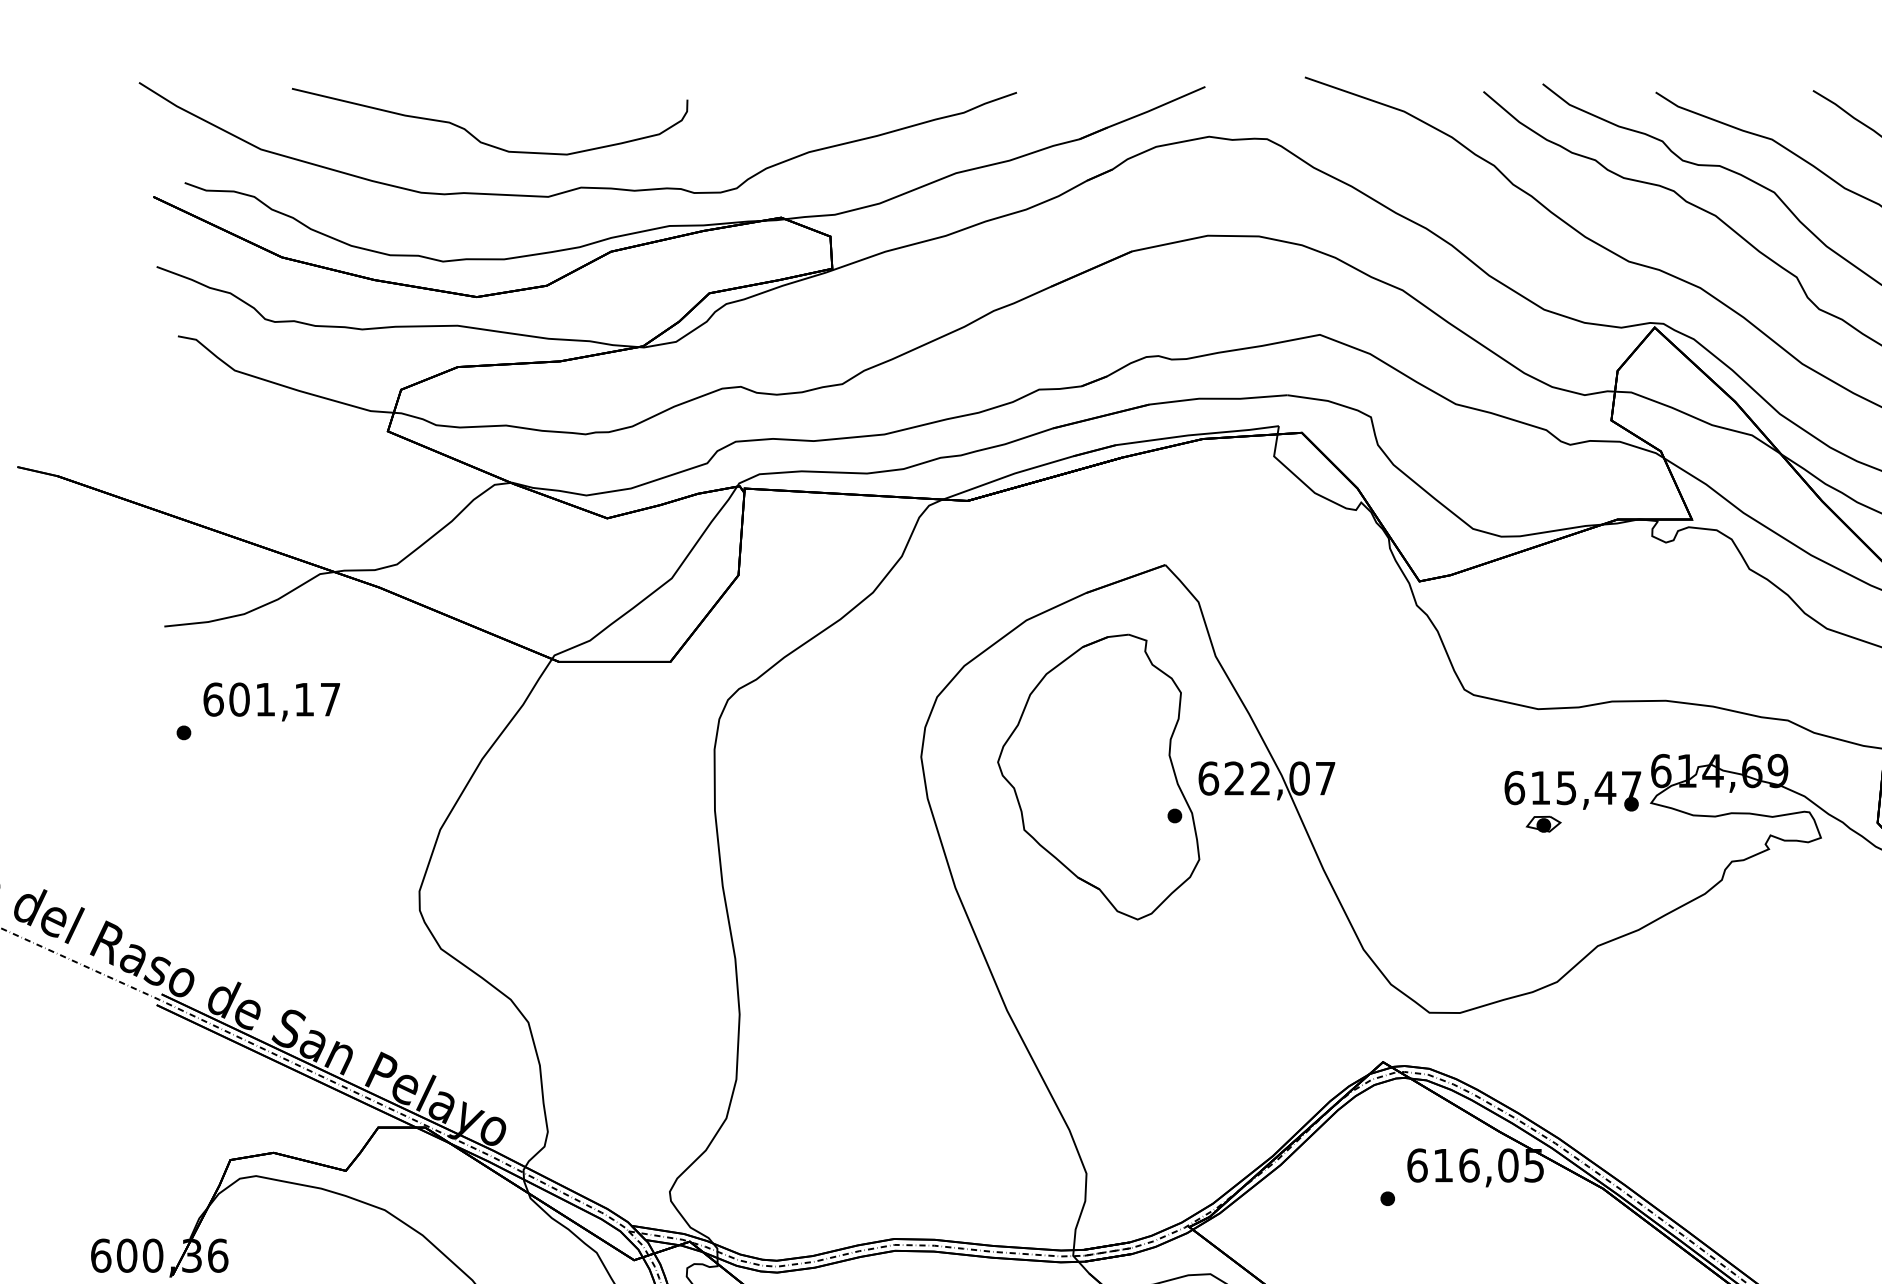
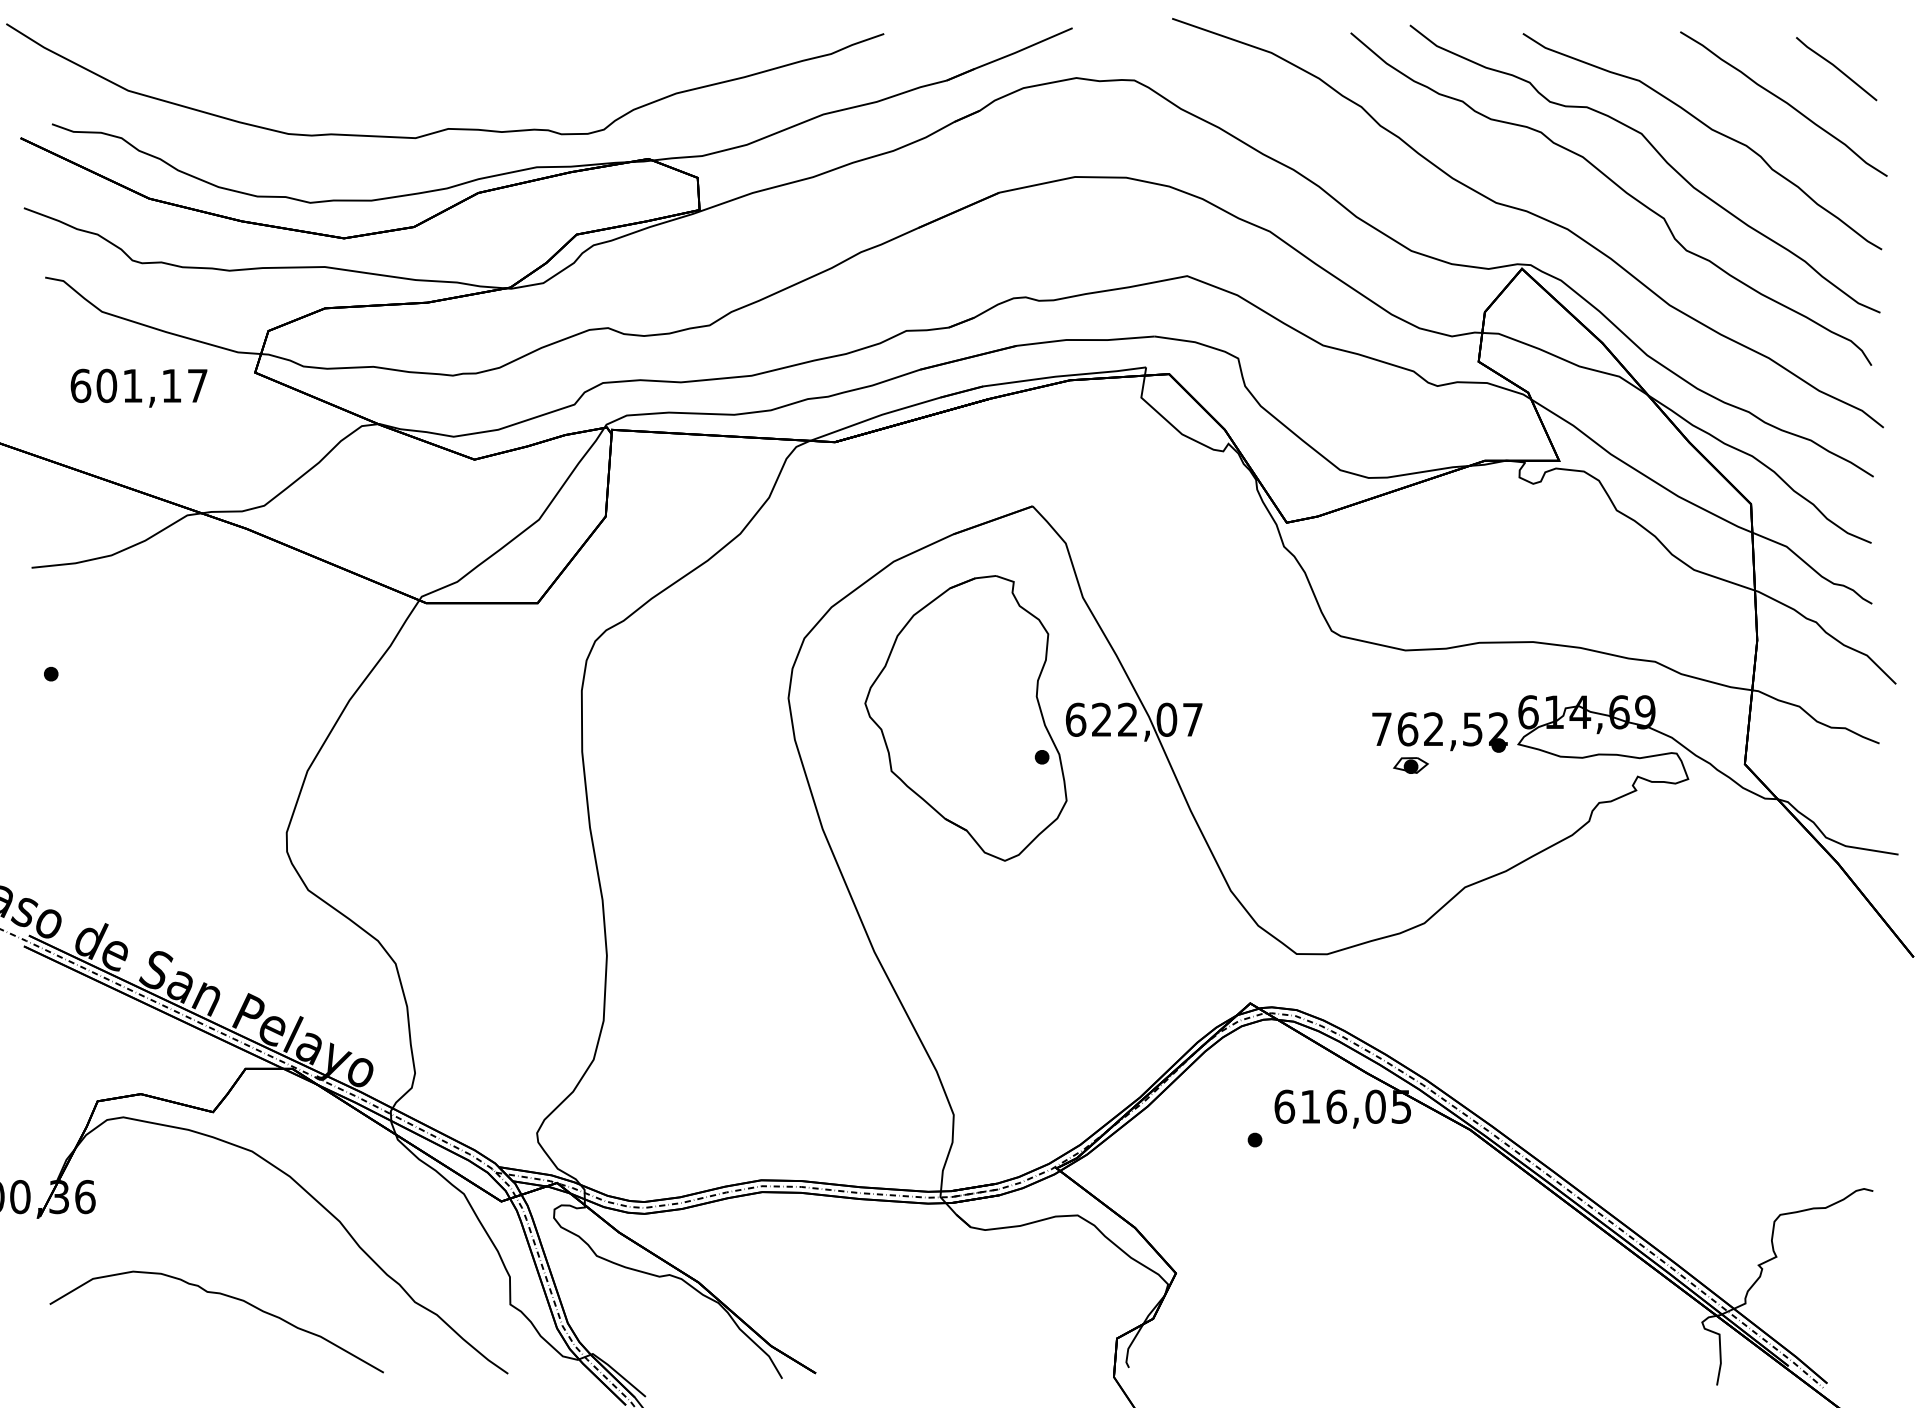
curve: (475, 136) -> (342, 77), removed
text: (271, 701) -> (138, 387), moved
text: (1572, 788) -> (1439, 729), 615,47 -> 762,52

